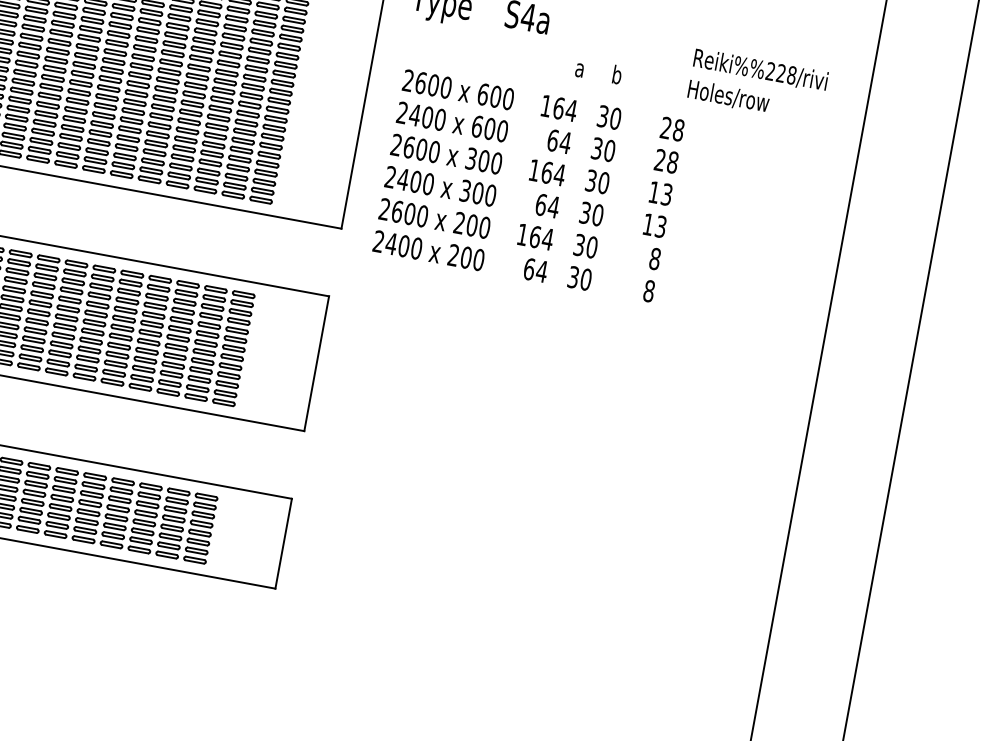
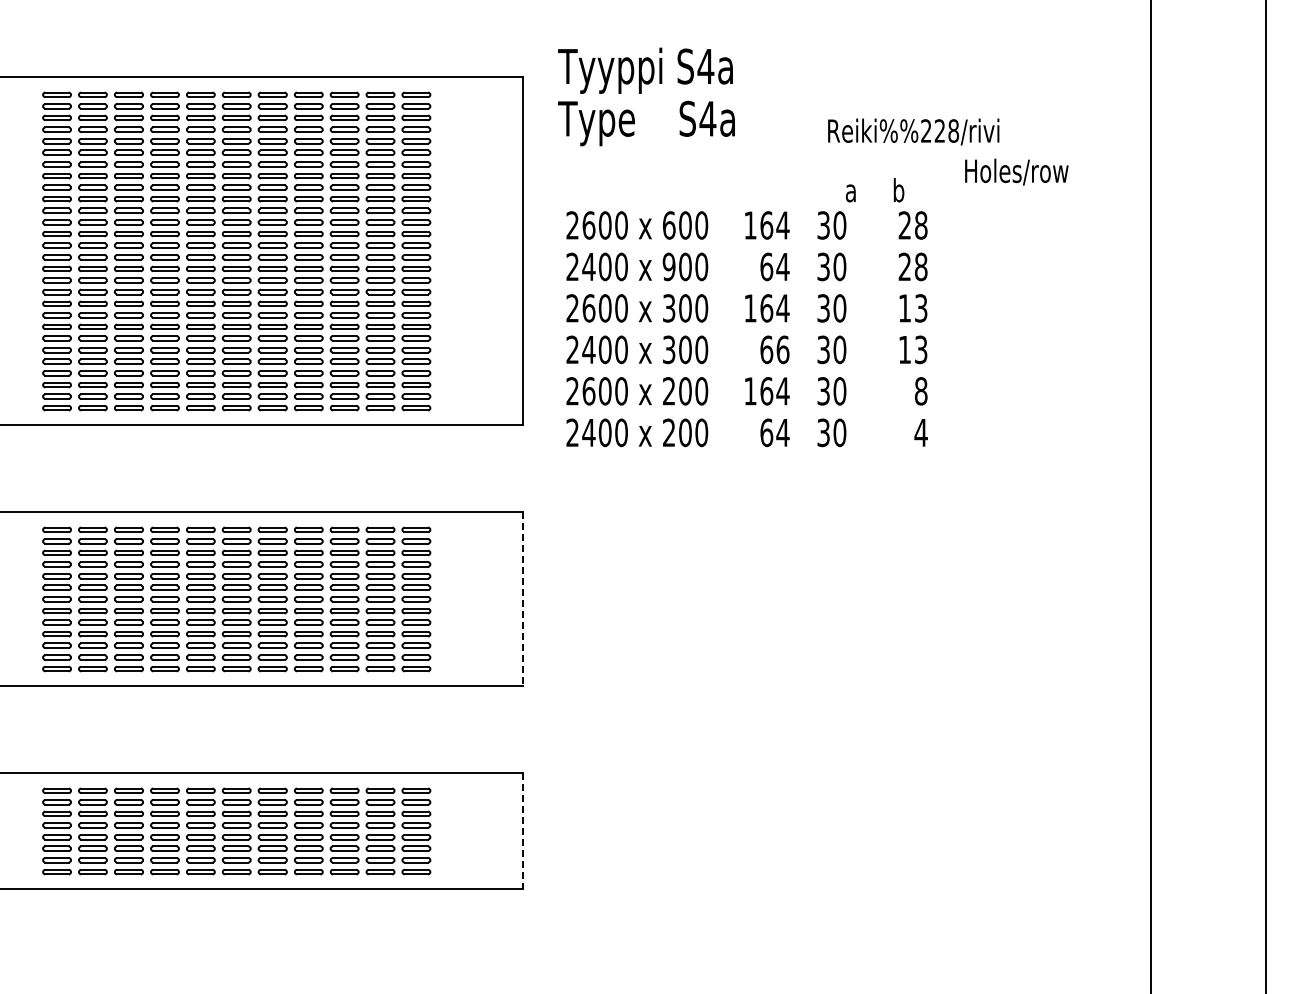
text: (760, 70) -> (913, 131), moved
text: (599, 71) -> (875, 190), moved
text: (728, 96) -> (1016, 171), moved
text: (476, 126) -> (668, 266), 600 -> 900
text: (553, 206) -> (782, 349), 64 -> 66
text: (648, 290) -> (920, 432), 8 -> 4
line: (316, 363) -> (523, 599), solid -> dashed
line: (283, 543) -> (523, 831), solid -> dashed

